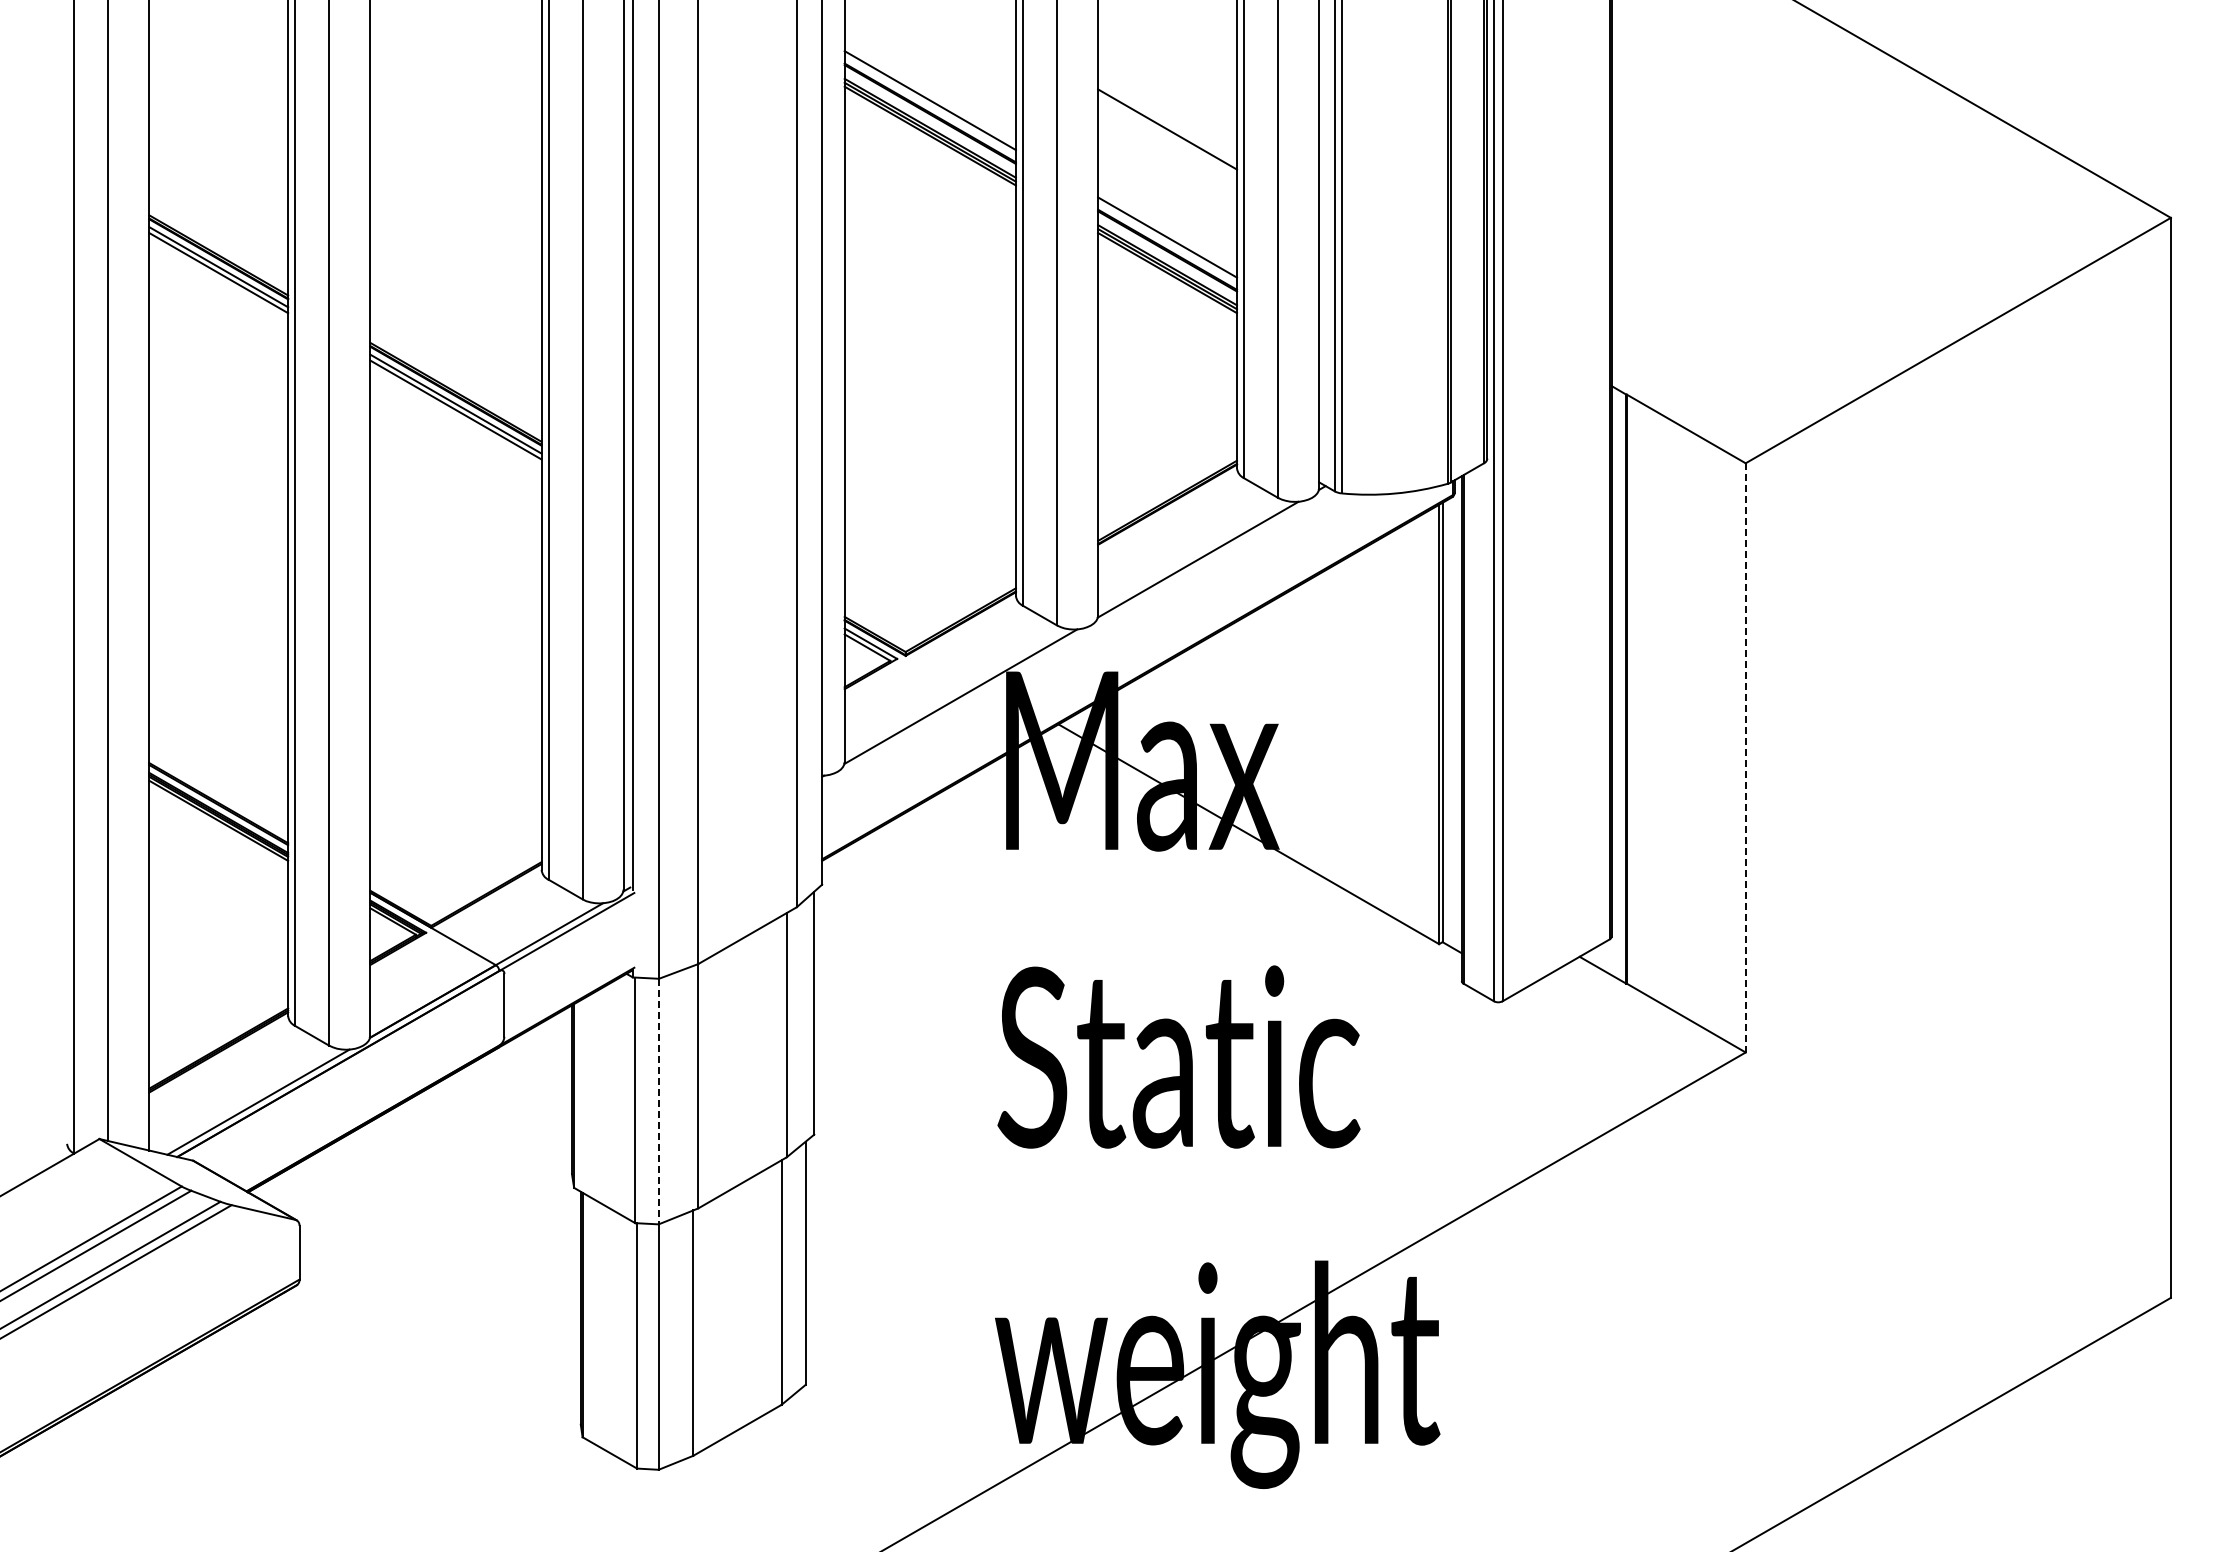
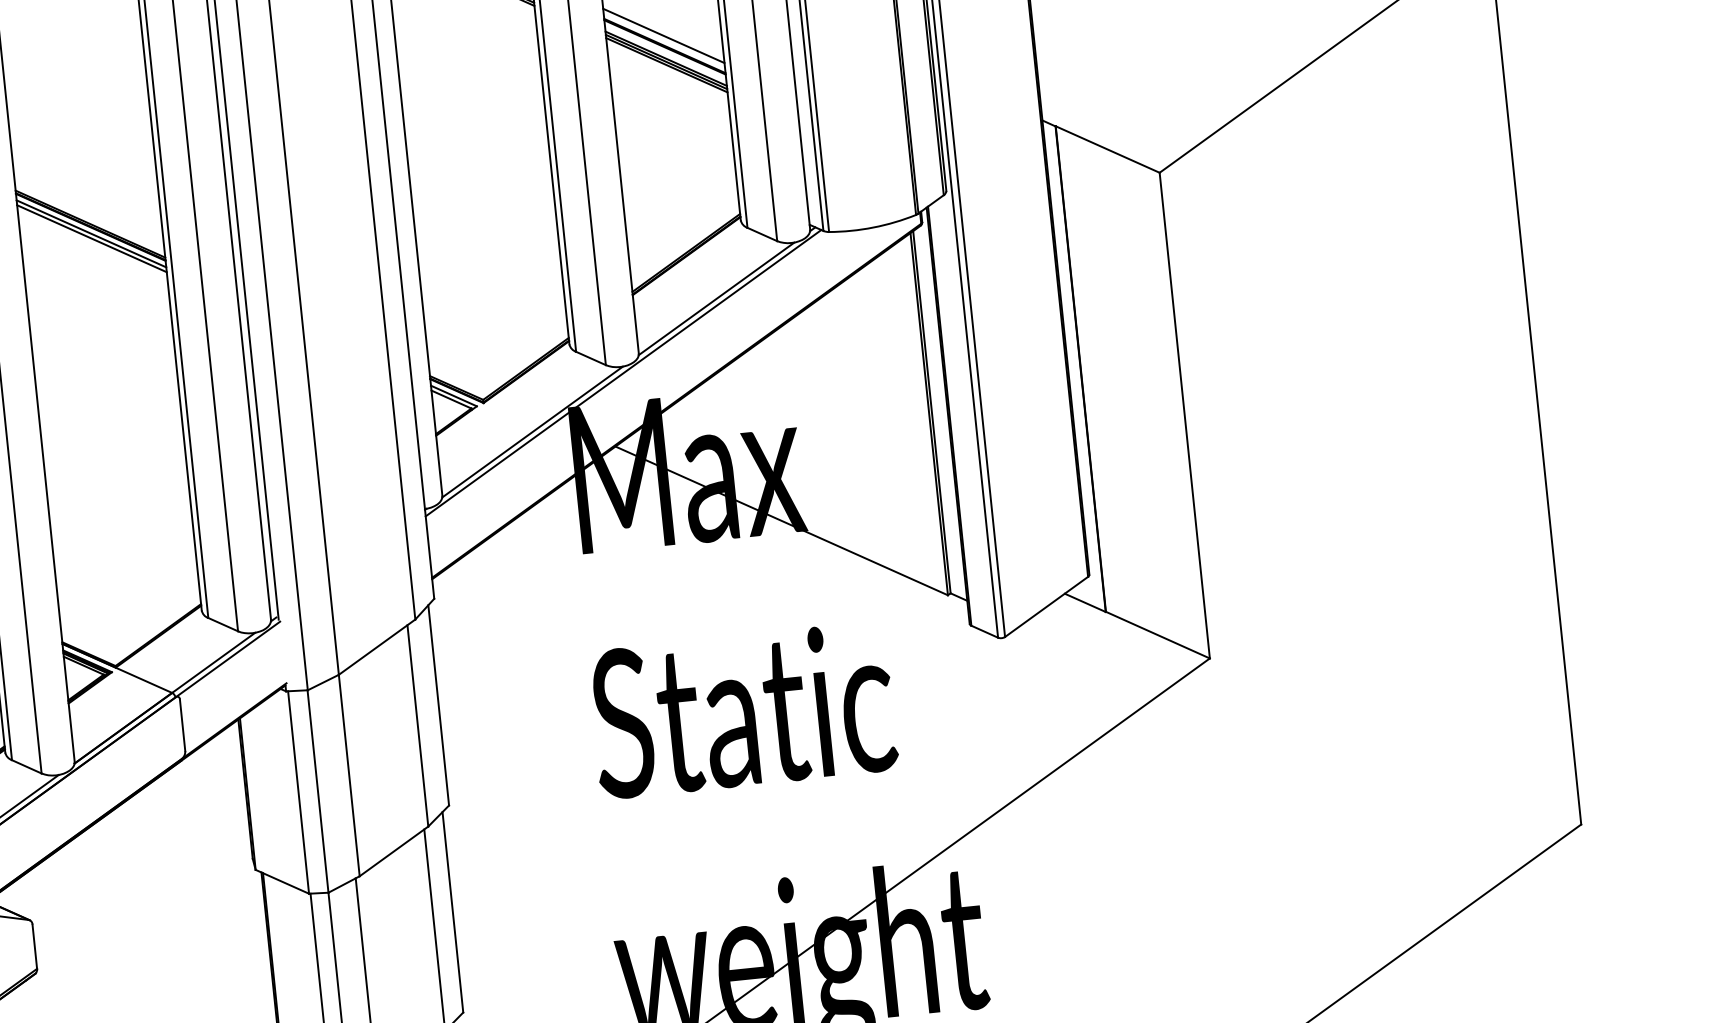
line: (1077, 637) -> (623, 373), added
line: (1745, 757) -> (1184, 415), dashed -> solid
line: (658, 1101) -> (317, 791), dashed -> solid

